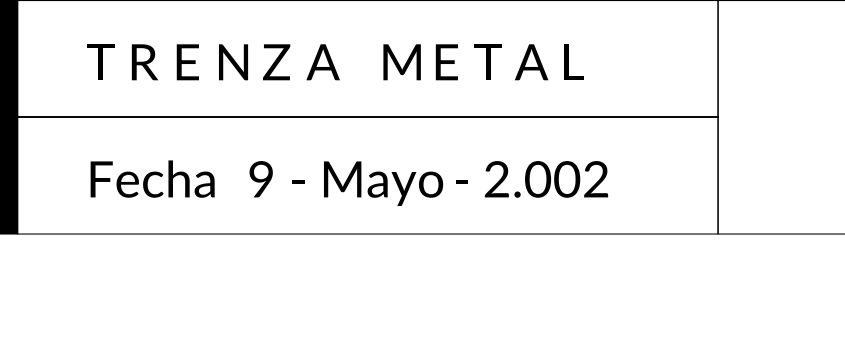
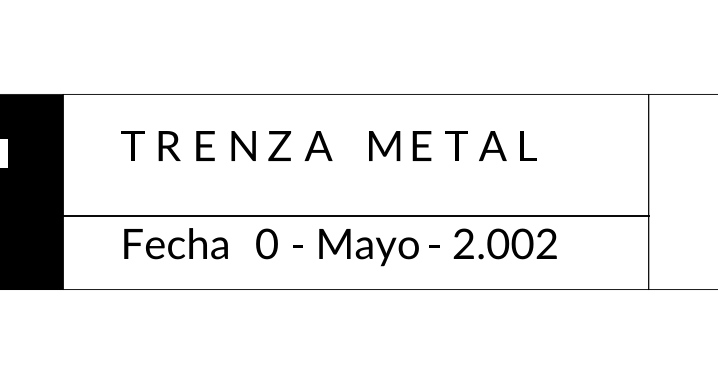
line: (367, 116) -> (355, 215), moved
text: (260, 180) -> (266, 244), 9 -> 0

